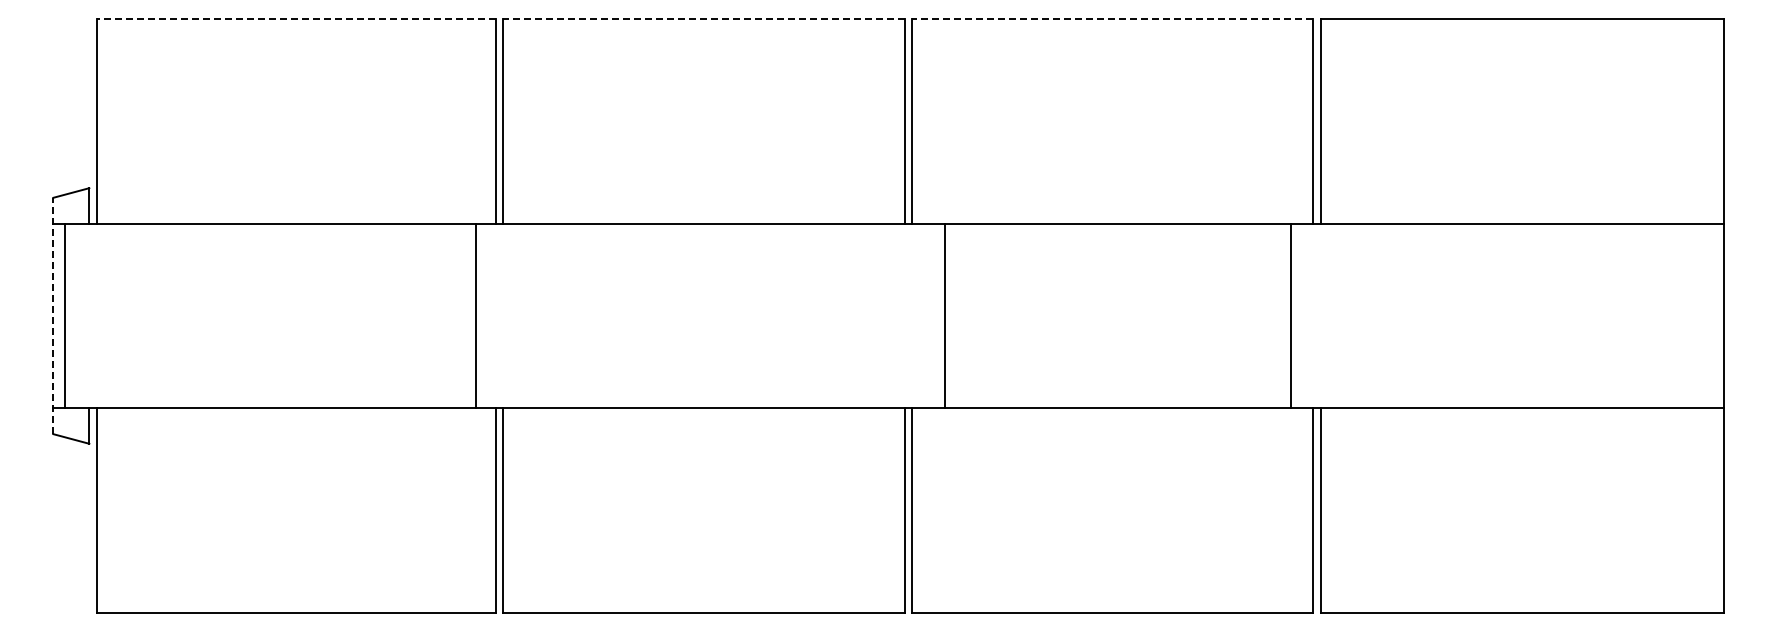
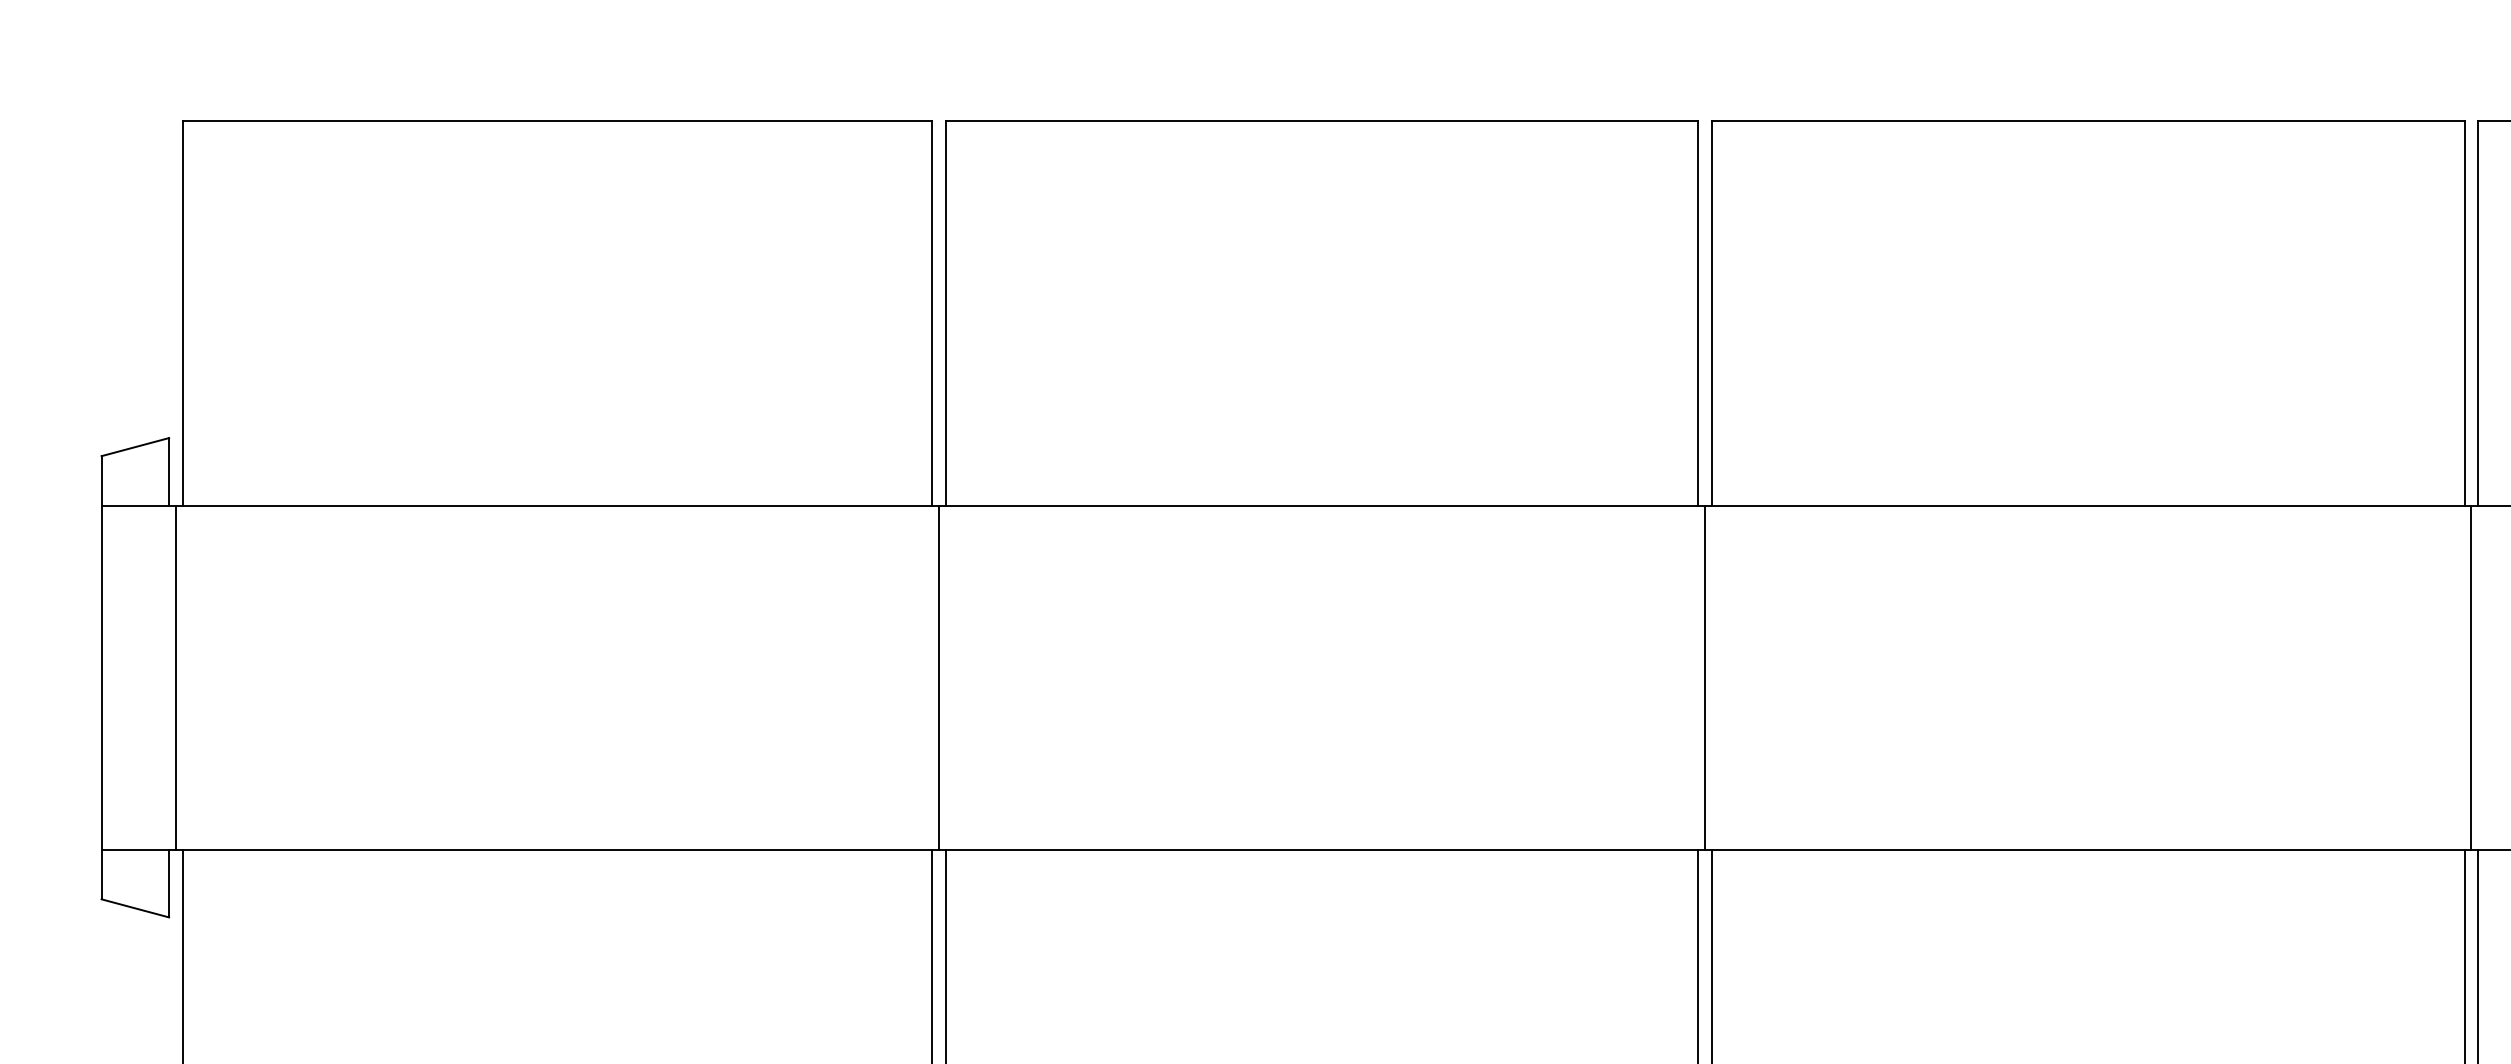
line: (296, 19) -> (557, 121), dashed -> solid
line: (703, 19) -> (1321, 121), dashed -> solid
line: (1112, 19) -> (2088, 121), dashed -> solid
line: (53, 315) -> (101, 676), dashed -> solid
line: (64, 315) -> (175, 676), moved
line: (475, 315) -> (938, 676), moved
line: (945, 315) -> (1705, 676), moved
line: (1290, 315) -> (2470, 676), moved

